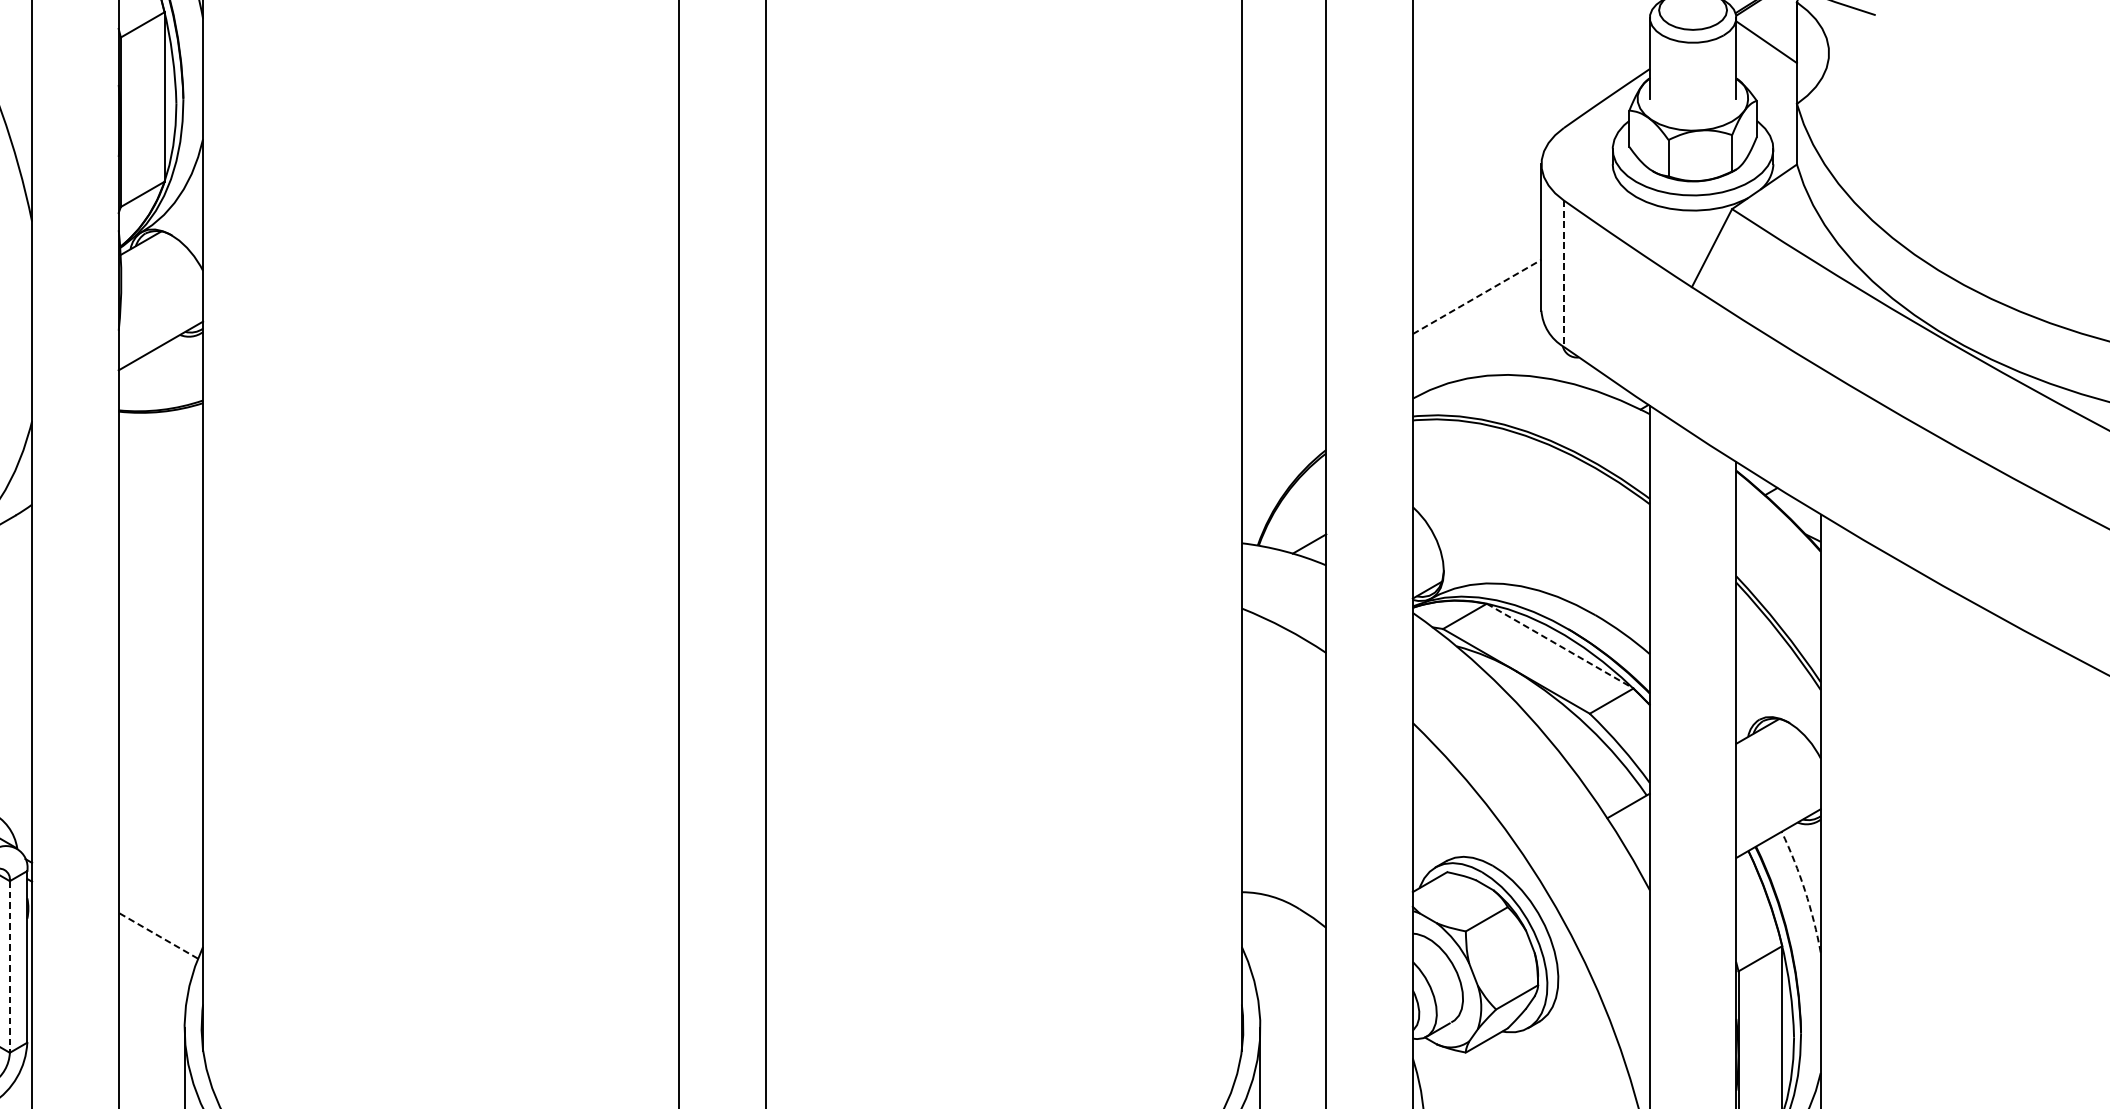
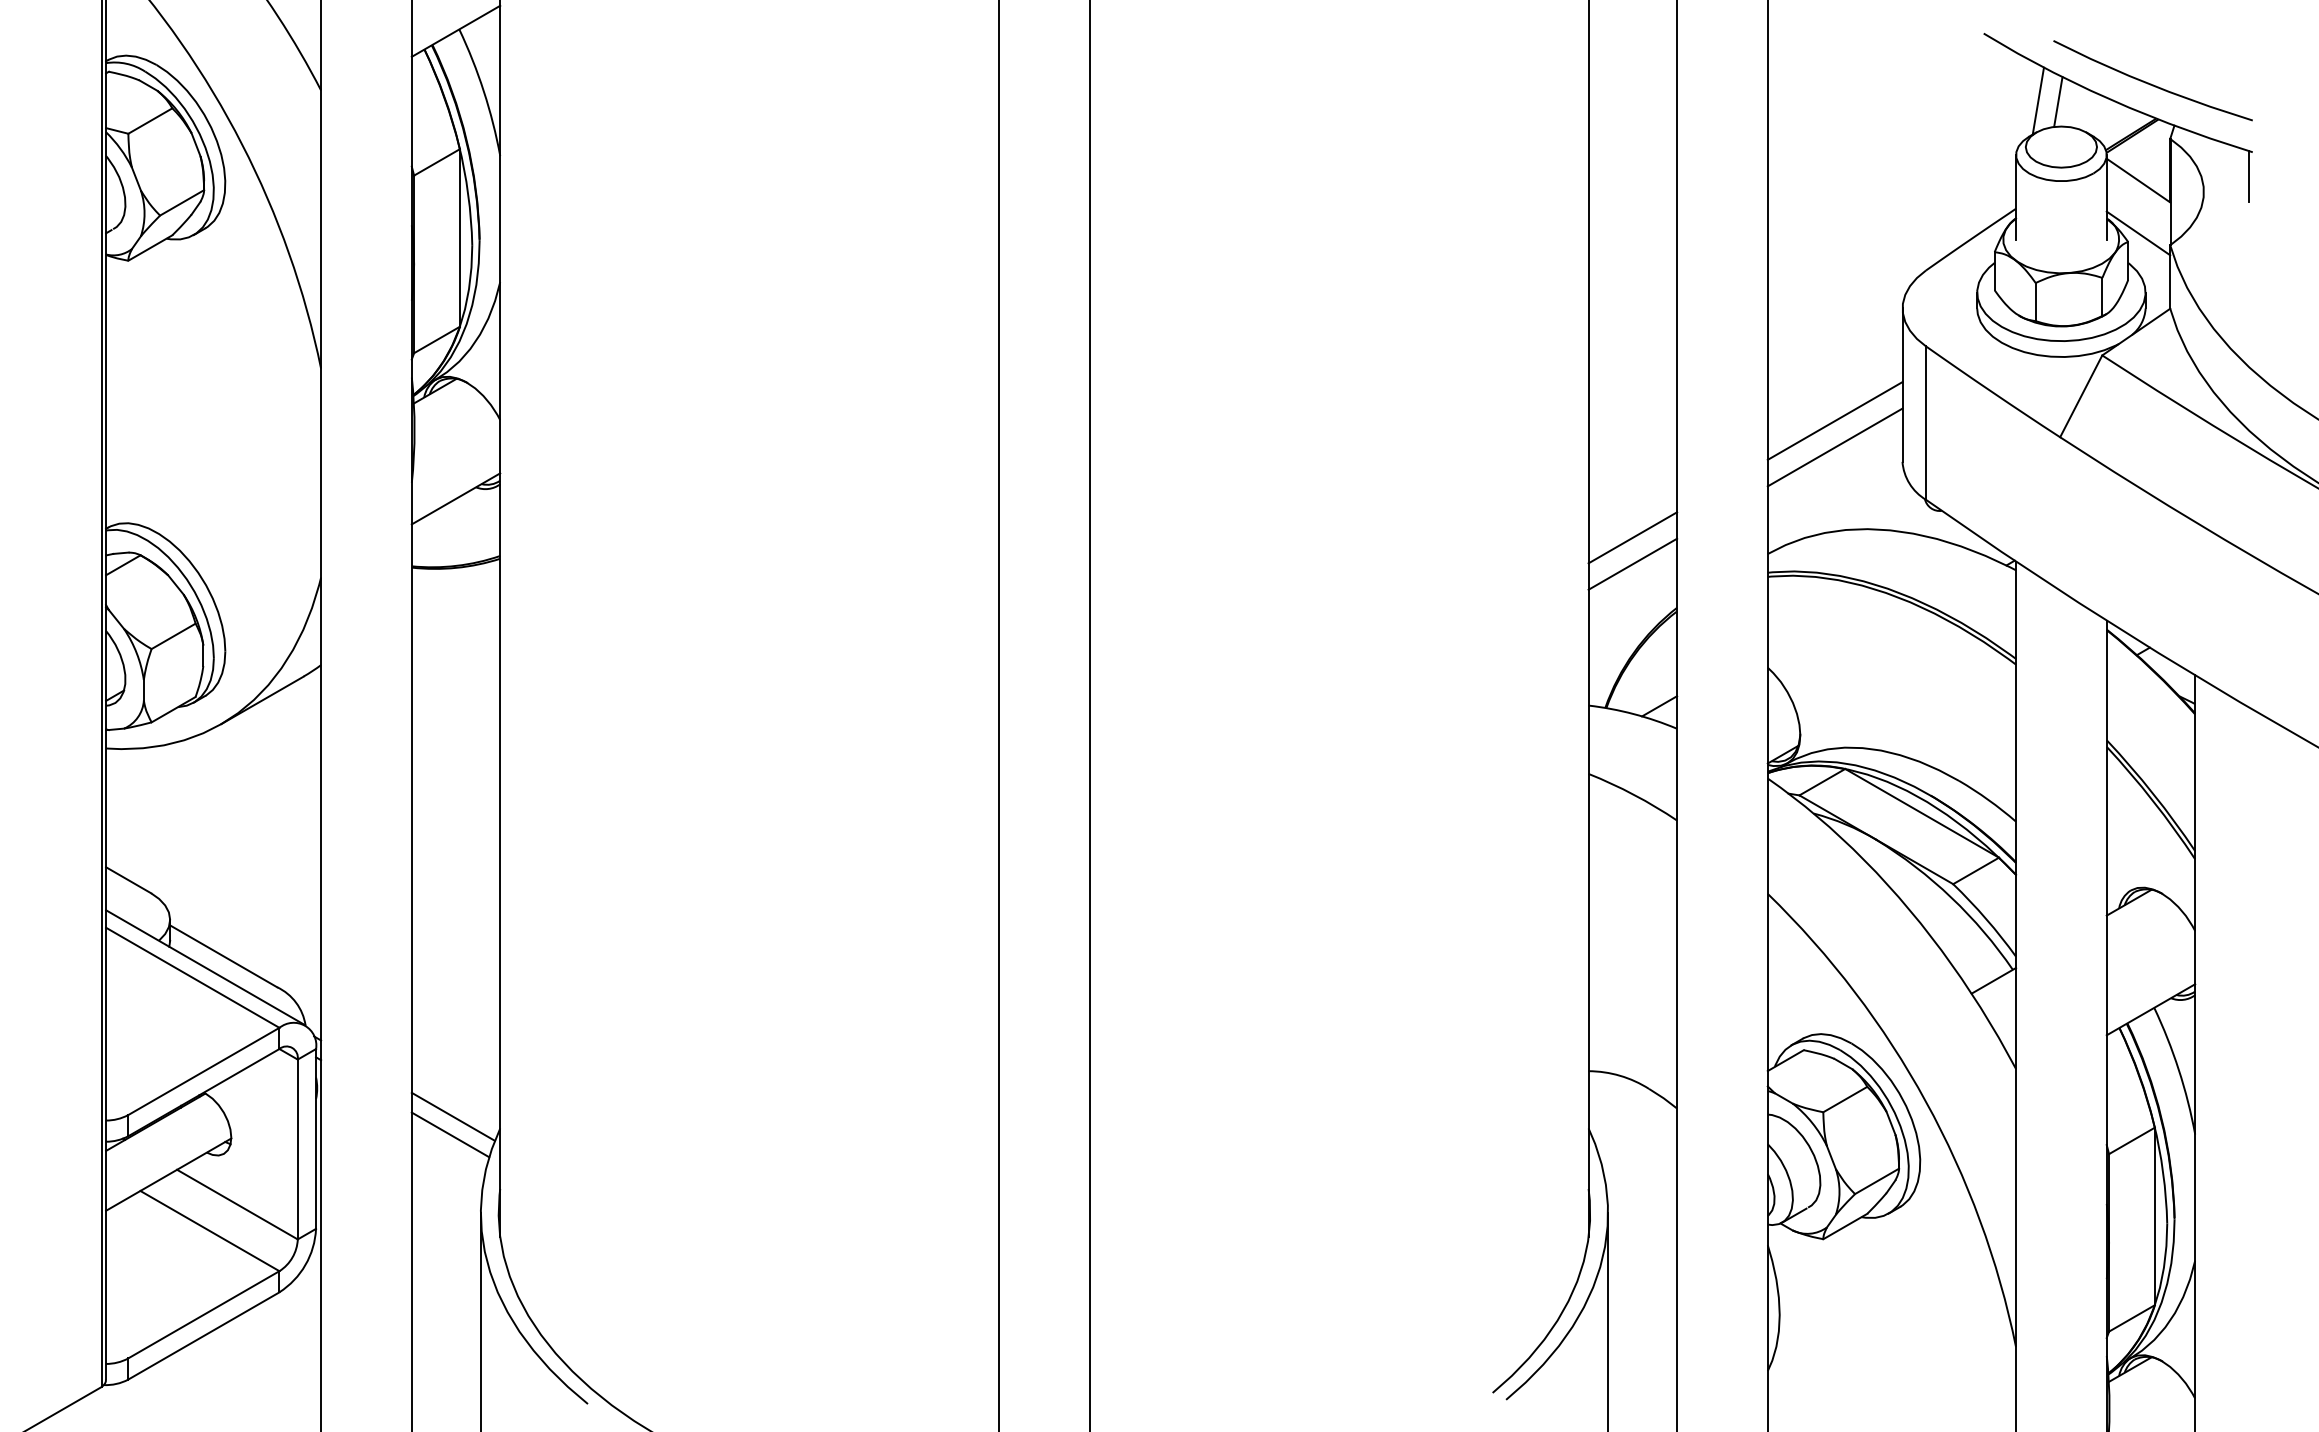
line: (1872, 38) -> (2249, 176), added
line: (1766, 92) -> (2138, 233), added
line: (1476, 271) -> (1834, 420), added
line: (1564, 274) -> (1926, 423), dashed -> solid
line: (1477, 296) -> (1835, 447), dashed -> solid
line: (1283, 382) -> (1632, 537), added
line: (1283, 407) -> (1632, 563), added
line: (1560, 646) -> (1922, 813), dashed -> solid
arc: (1804, 890) -> (2178, 1069), dashed -> solid
line: (158, 935) -> (453, 1116), dashed -> solid
line: (155, 952) -> (450, 1134), added
line: (9, 966) -> (297, 1149), dashed -> solid

